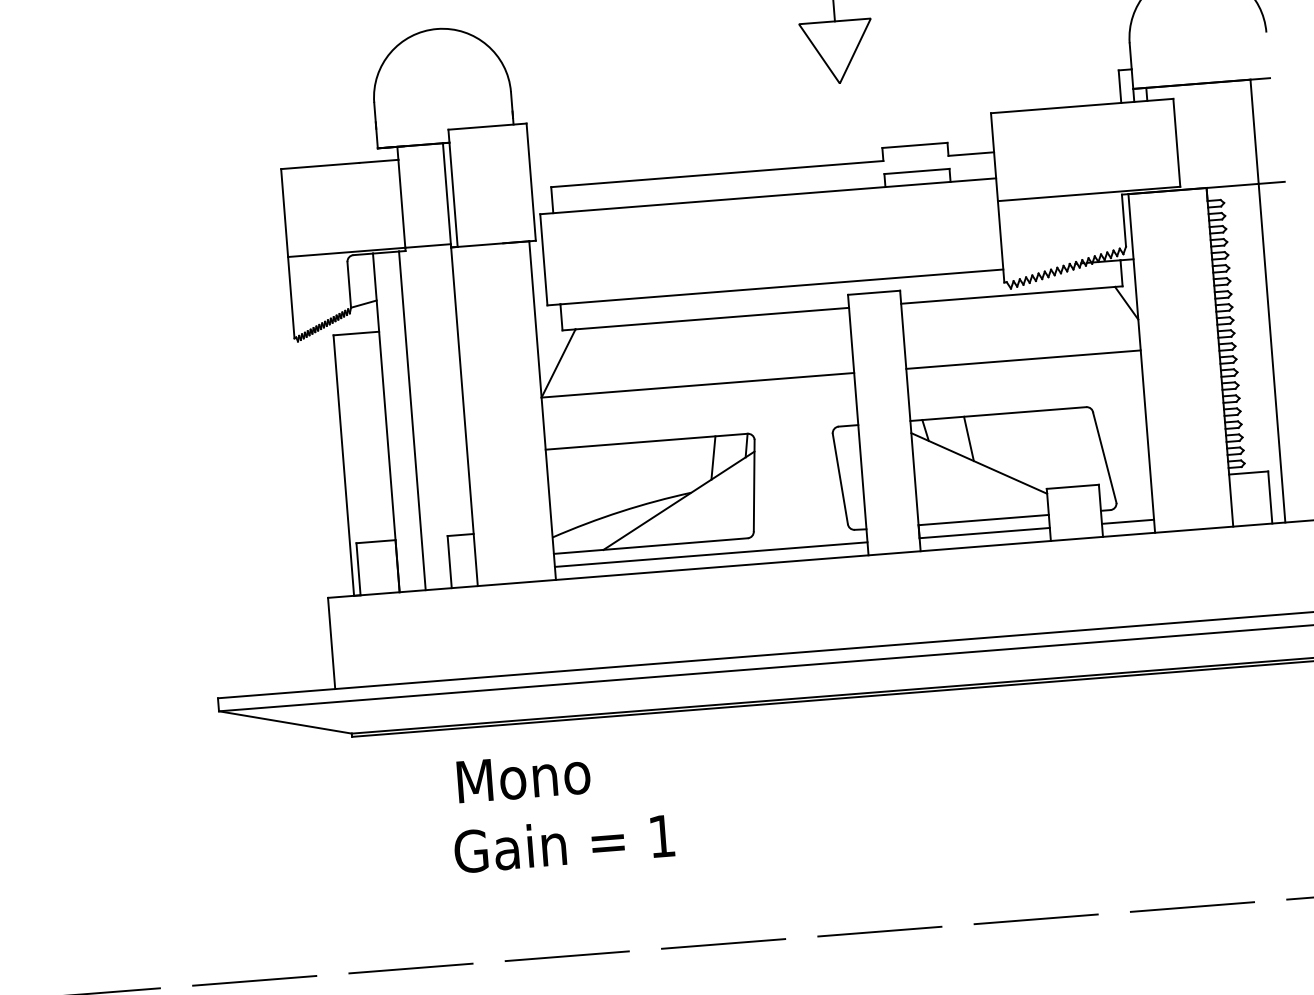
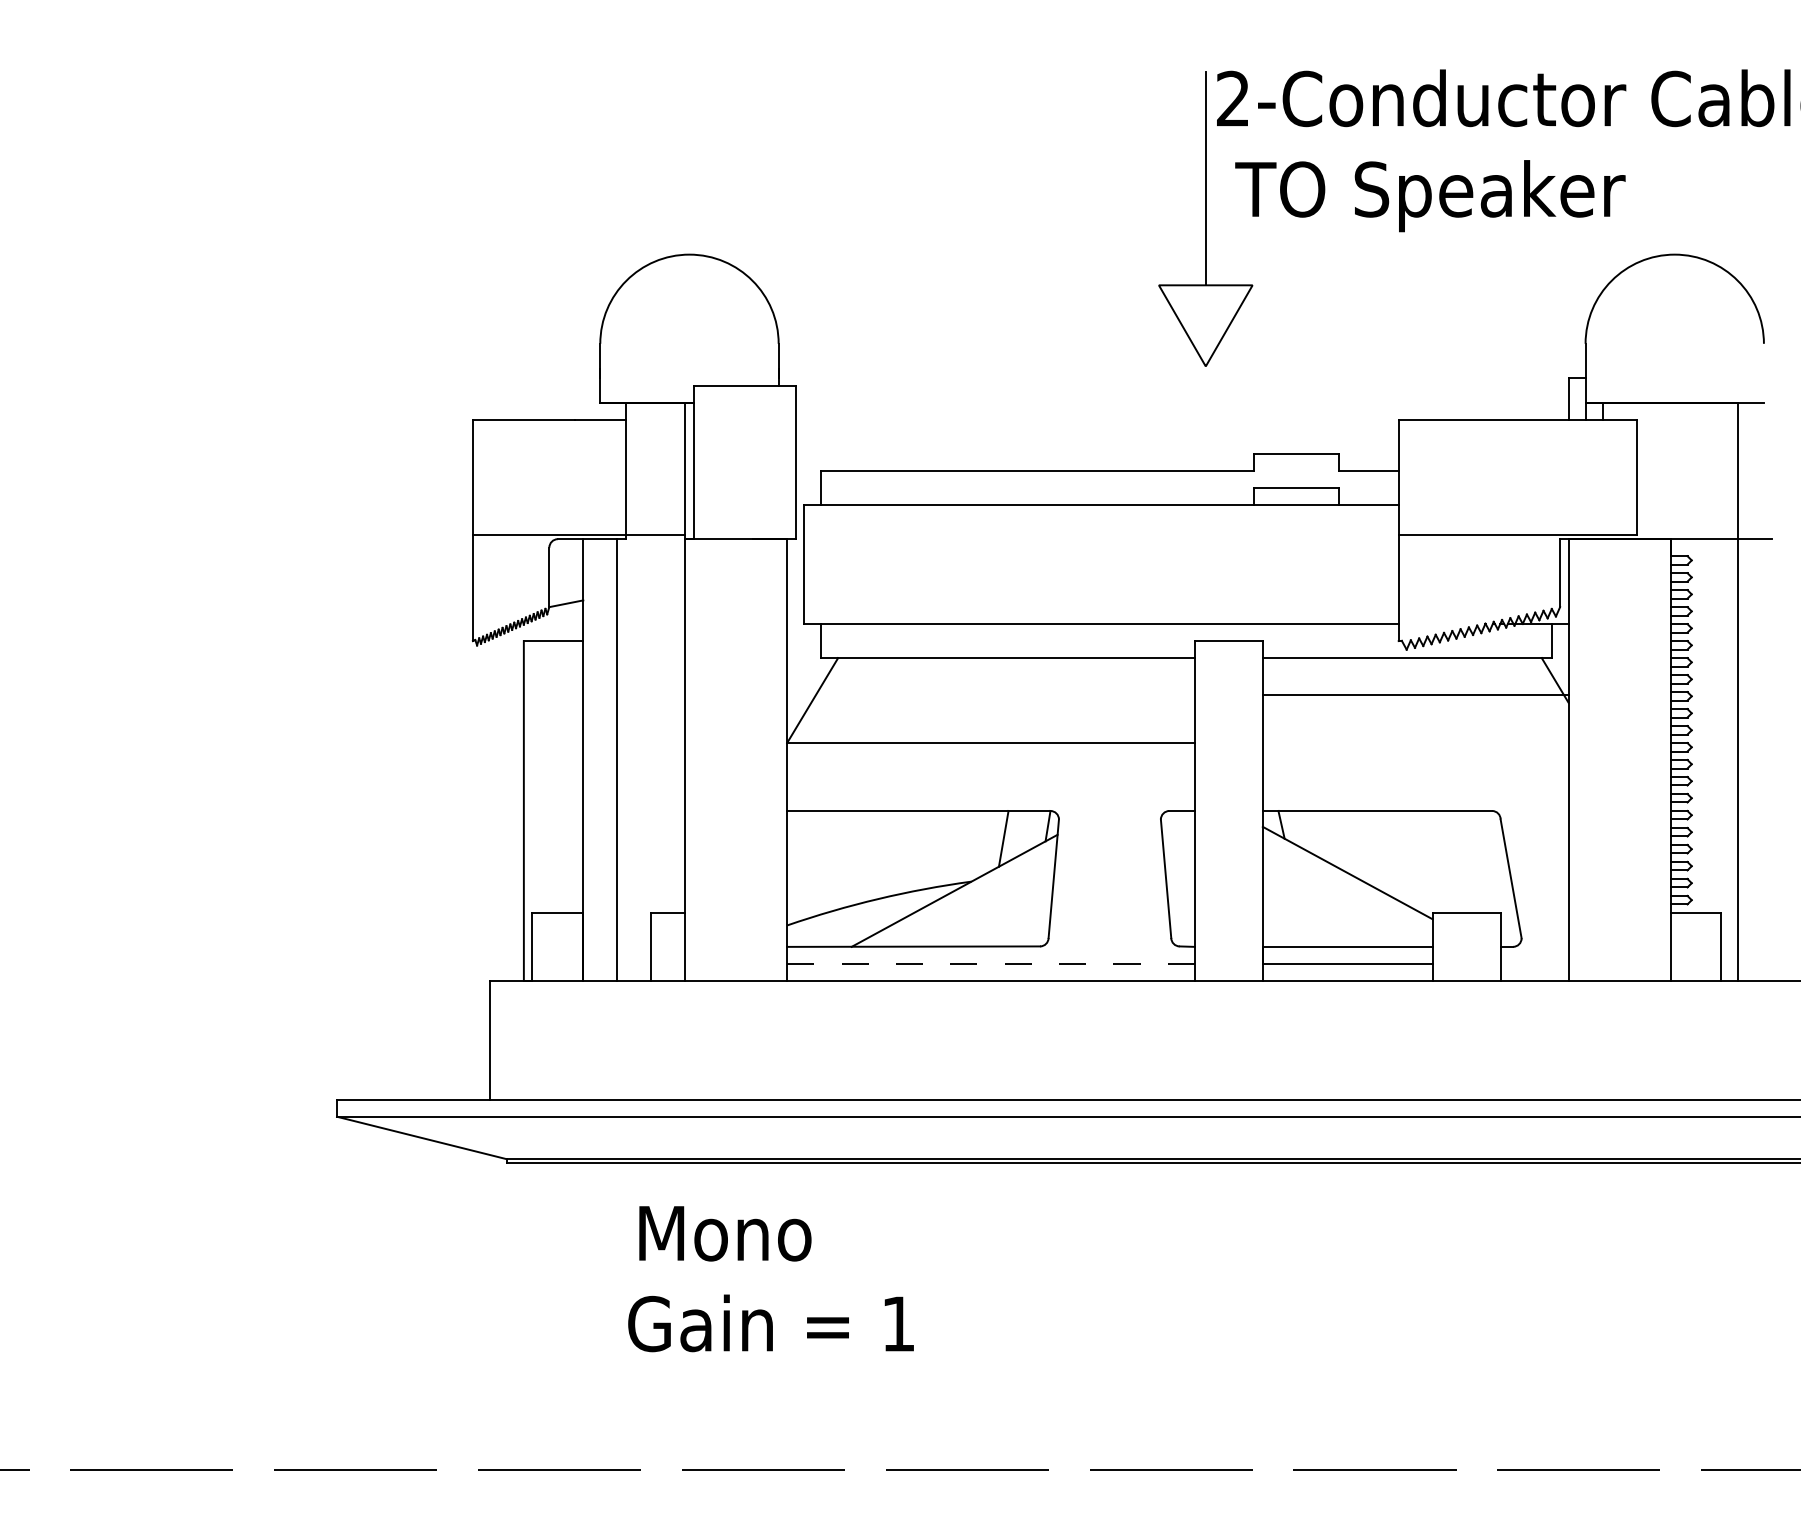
line: (1023, 360) -> (1415, 695), moved
line: (968, 438) -> (1336, 839), removed
line: (1127, 521) -> (1534, 963), removed
line: (711, 554) -> (991, 963), solid -> dashed

